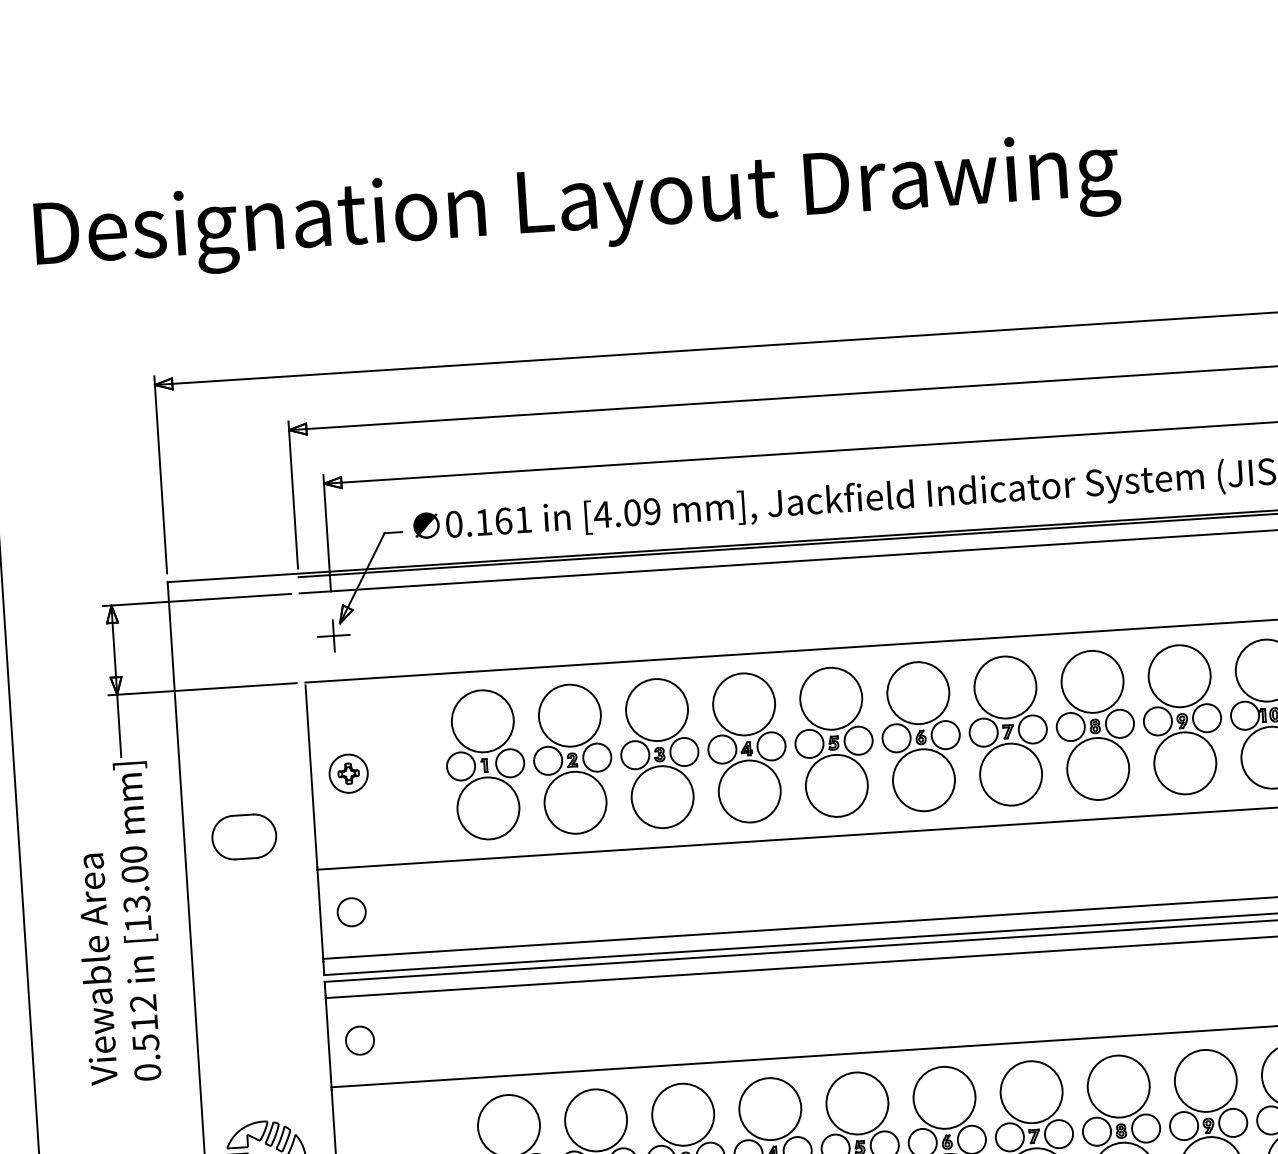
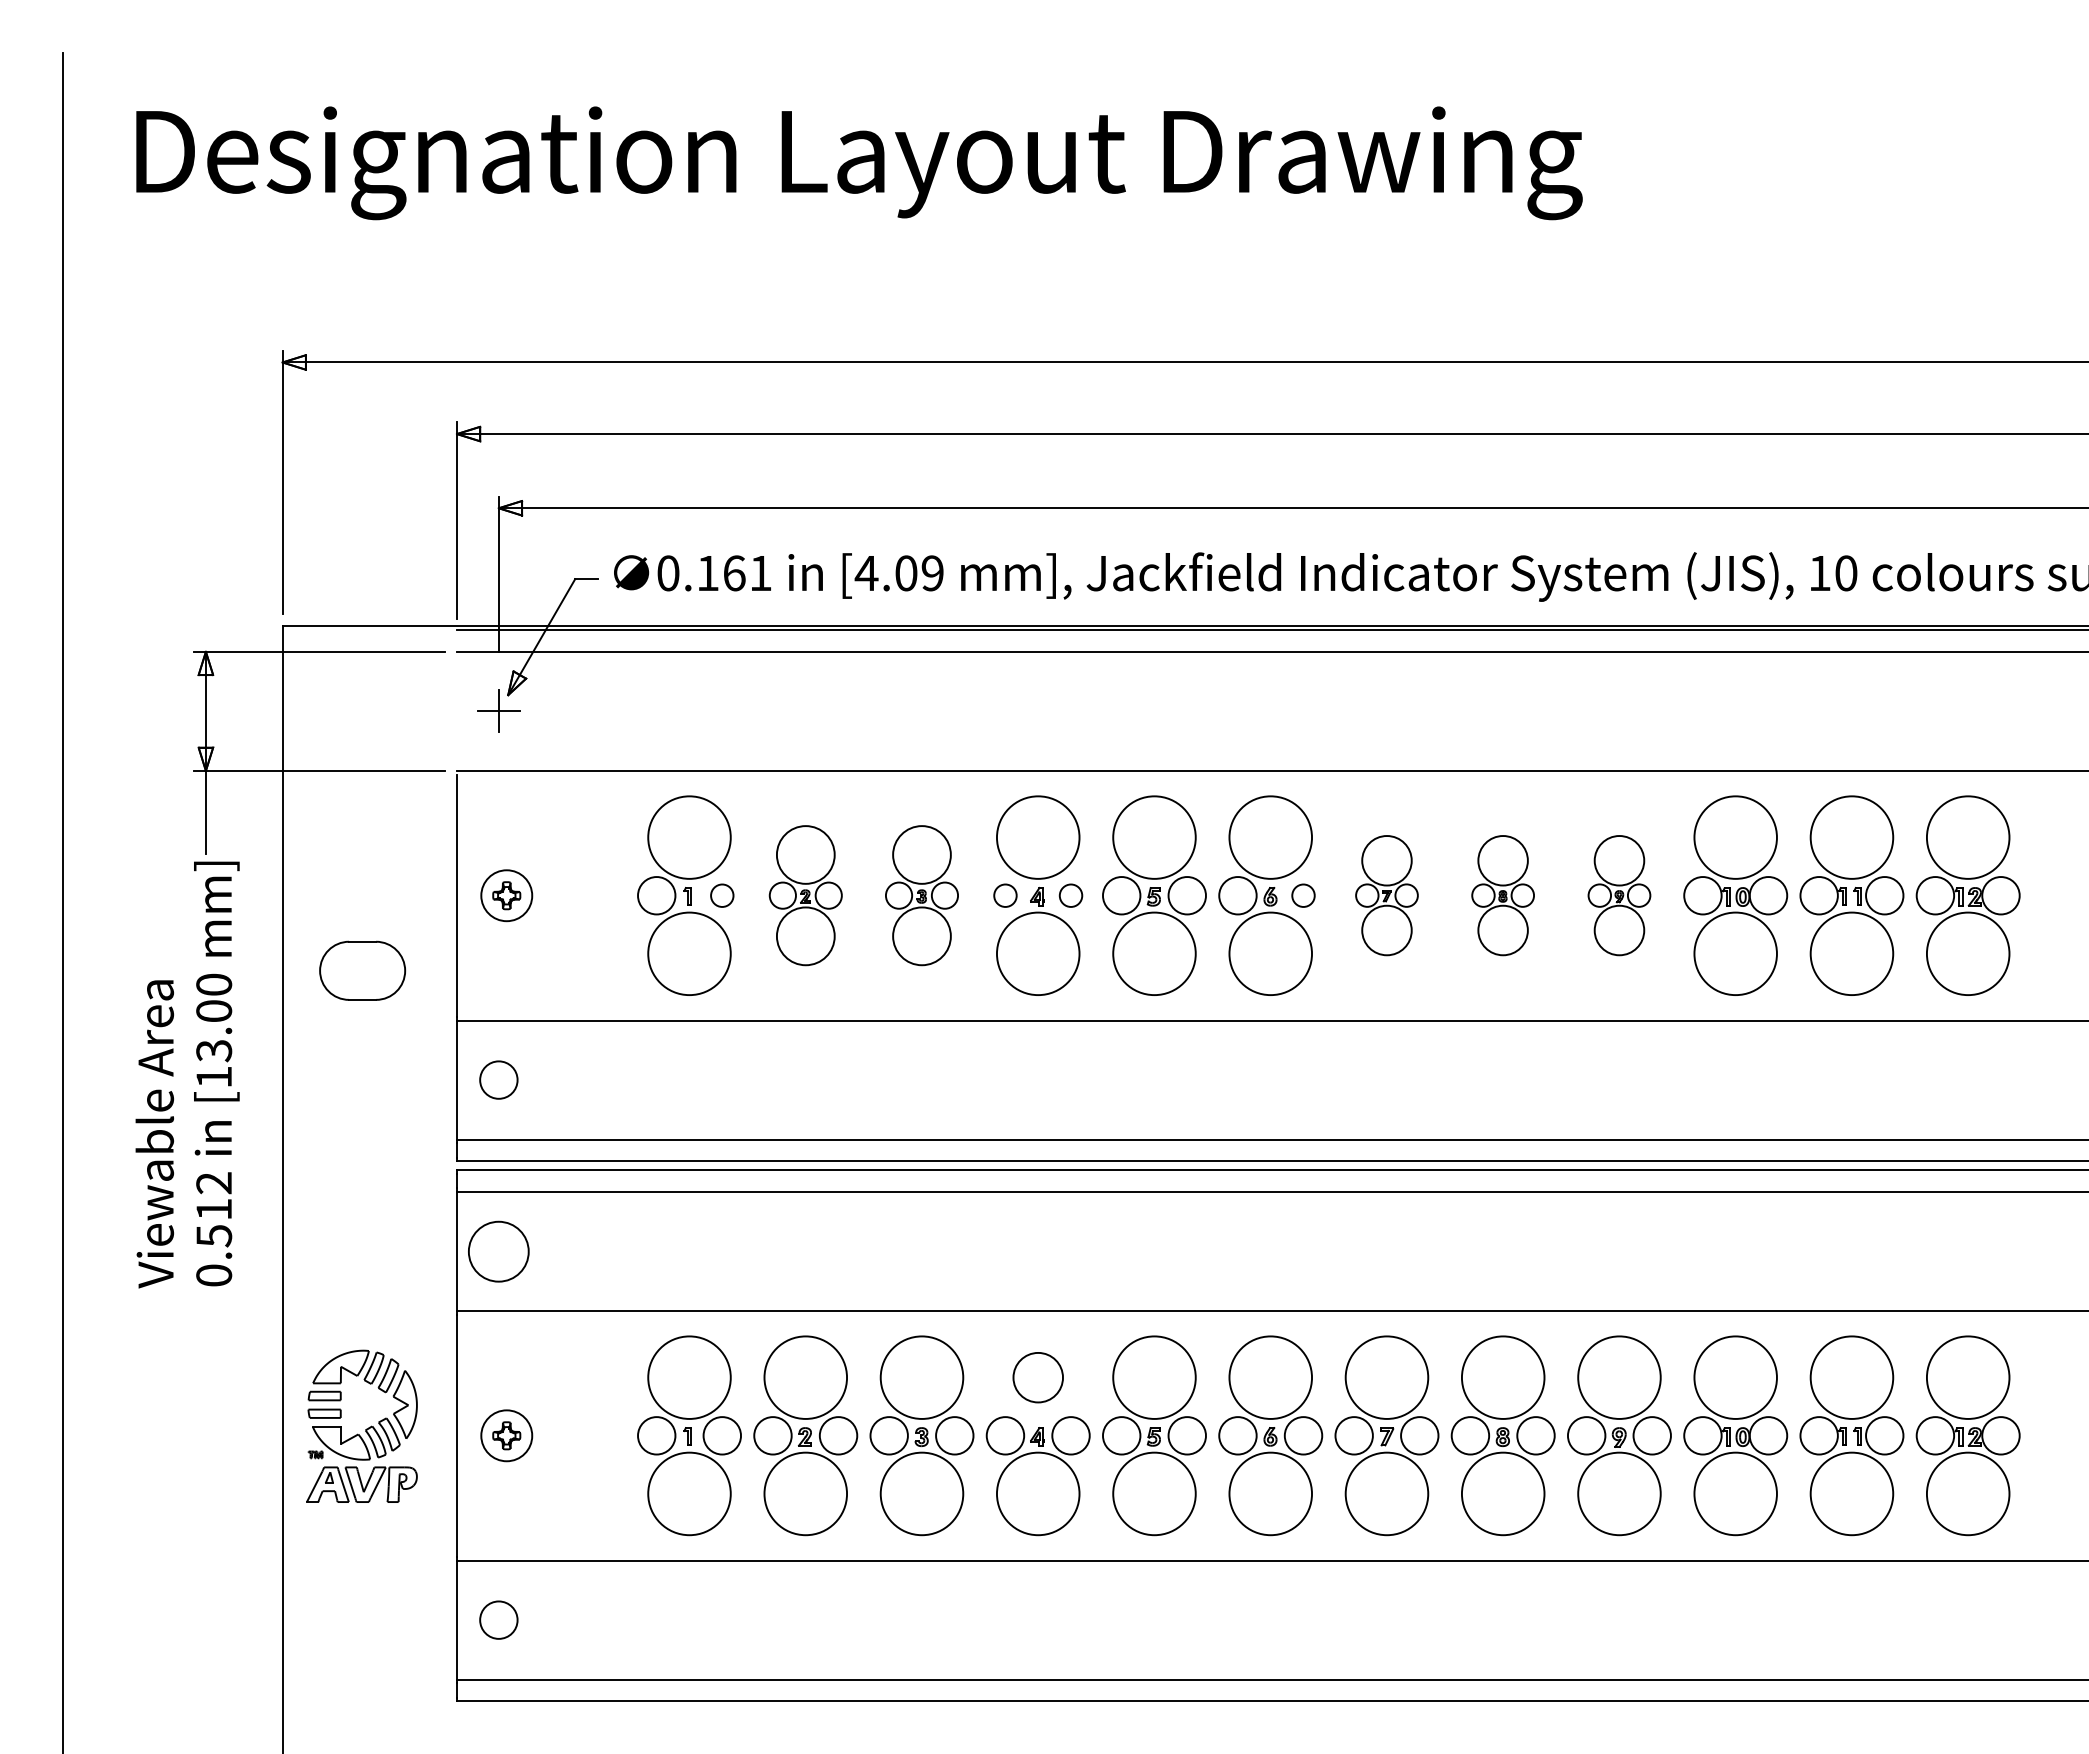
part: (1182, 719) -> (1619, 895), size x0.6
part: (1094, 725) -> (1502, 895), size x0.6
part: (1007, 730) -> (1386, 895), size x0.6
circle: (945, 734) -> (1303, 895), size x0.6
circle: (771, 746) -> (1070, 895), size x0.6
circle: (722, 749) -> (1005, 895), size x0.6
part: (659, 753) -> (921, 895), size x0.7
part: (572, 759) -> (805, 895), size x0.7
circle: (510, 763) -> (722, 895), size x0.6
circle: (359, 1039) -> (498, 1250), size x1.6
circle: (769, 1109) -> (1037, 1377), size x0.6

